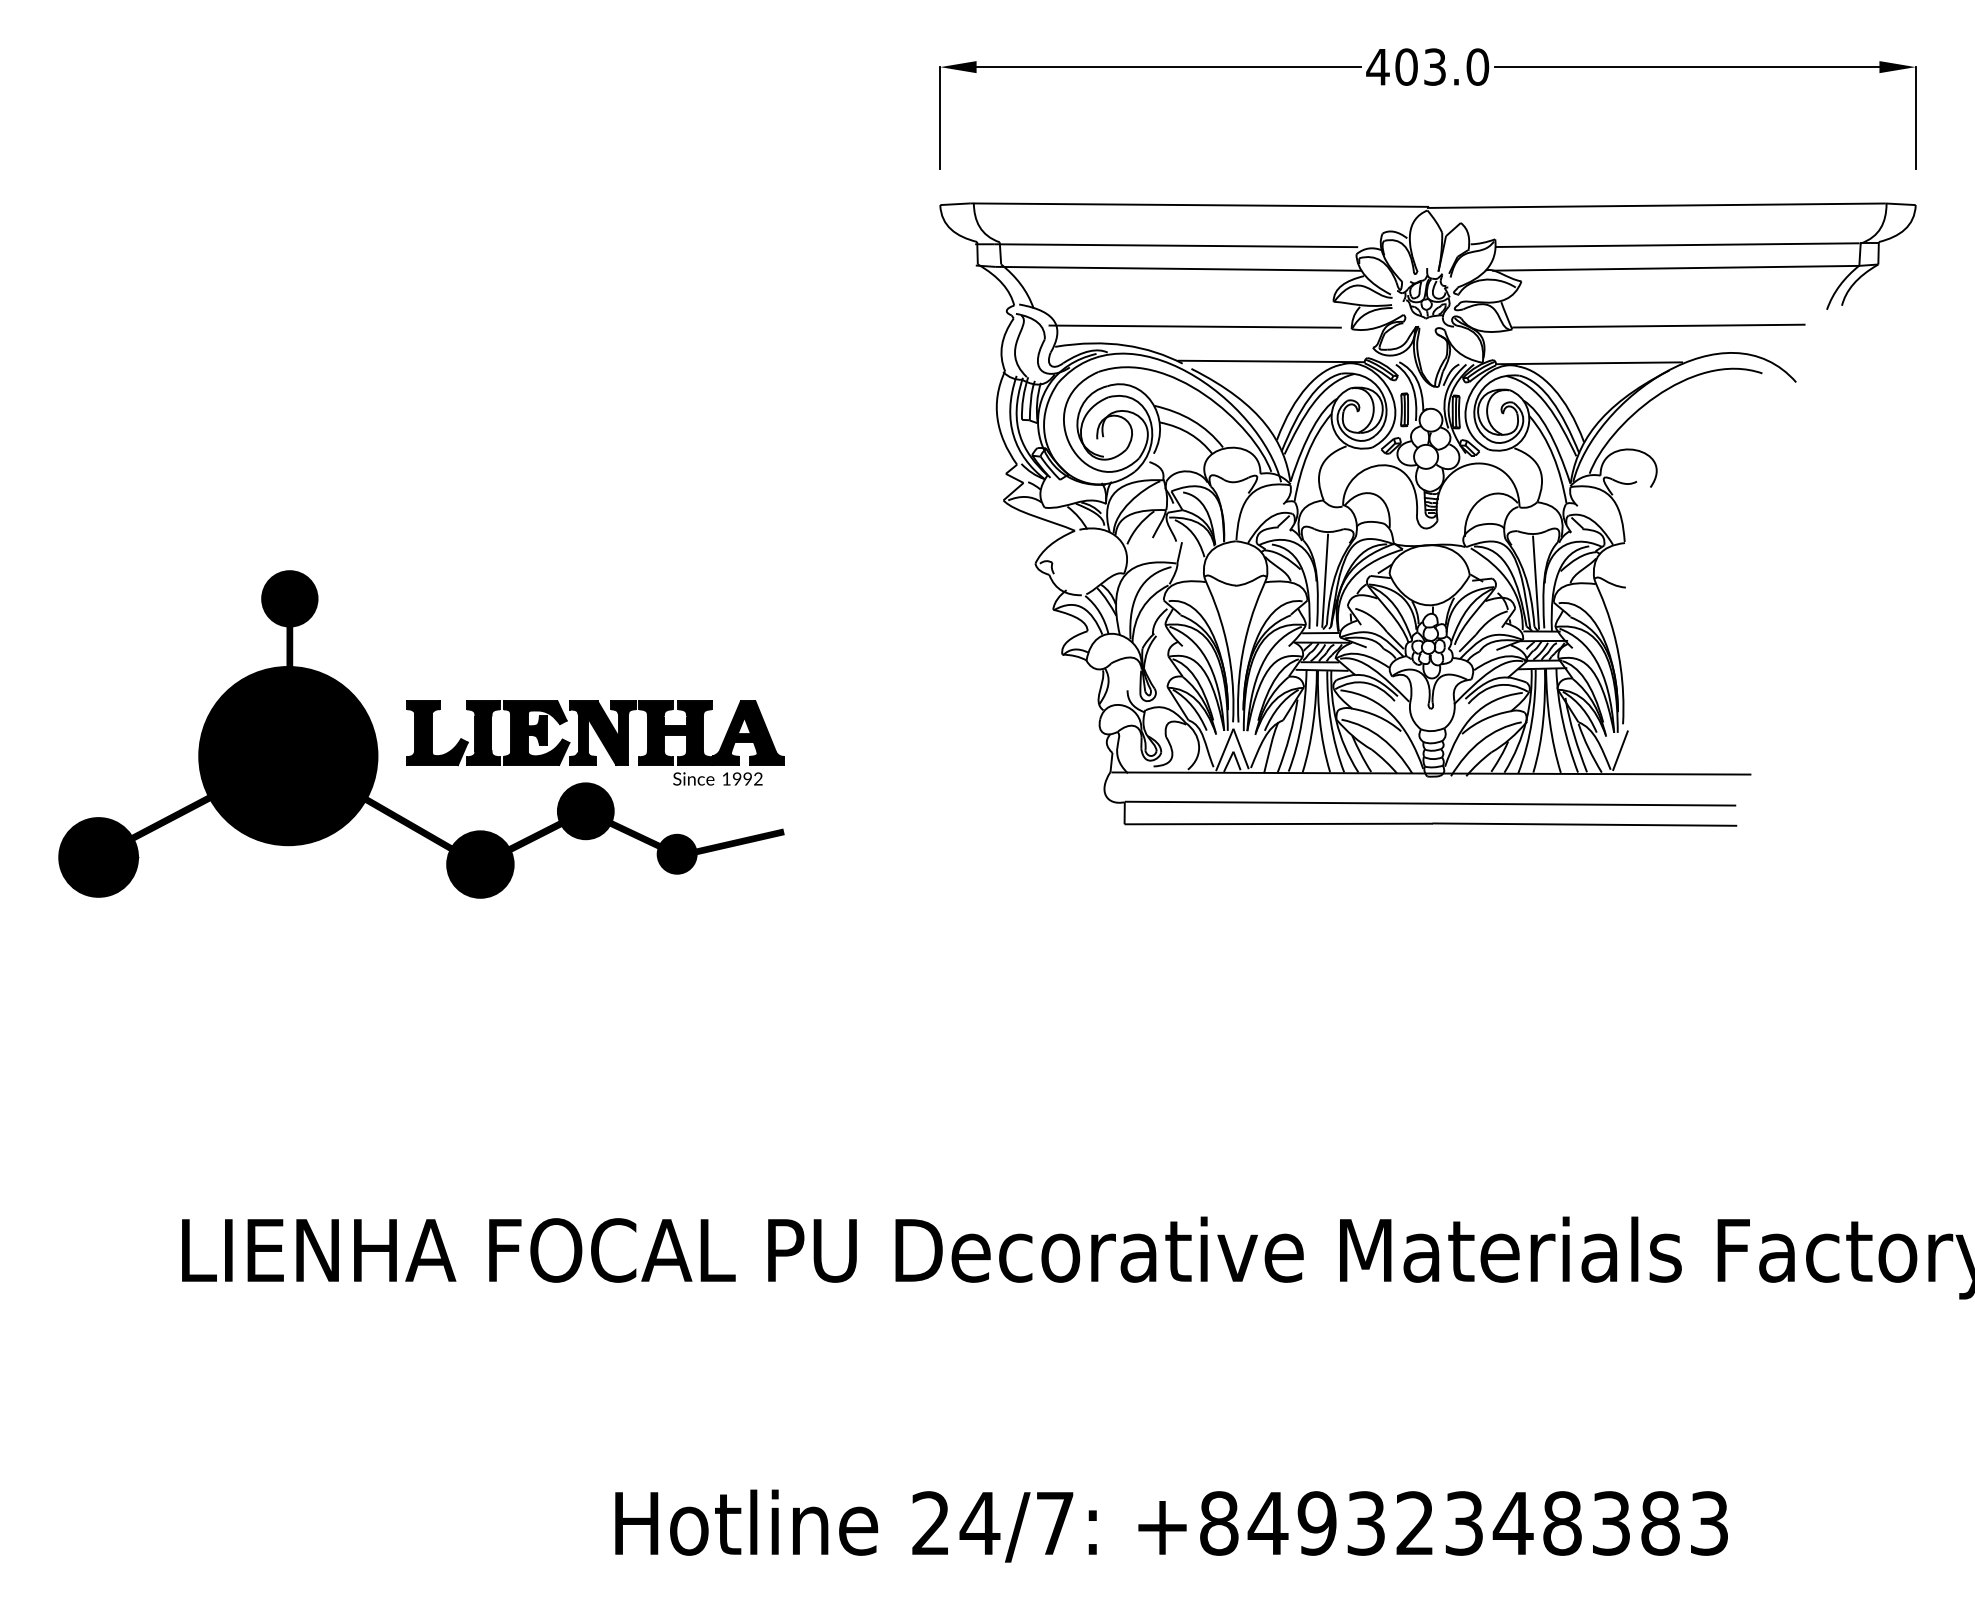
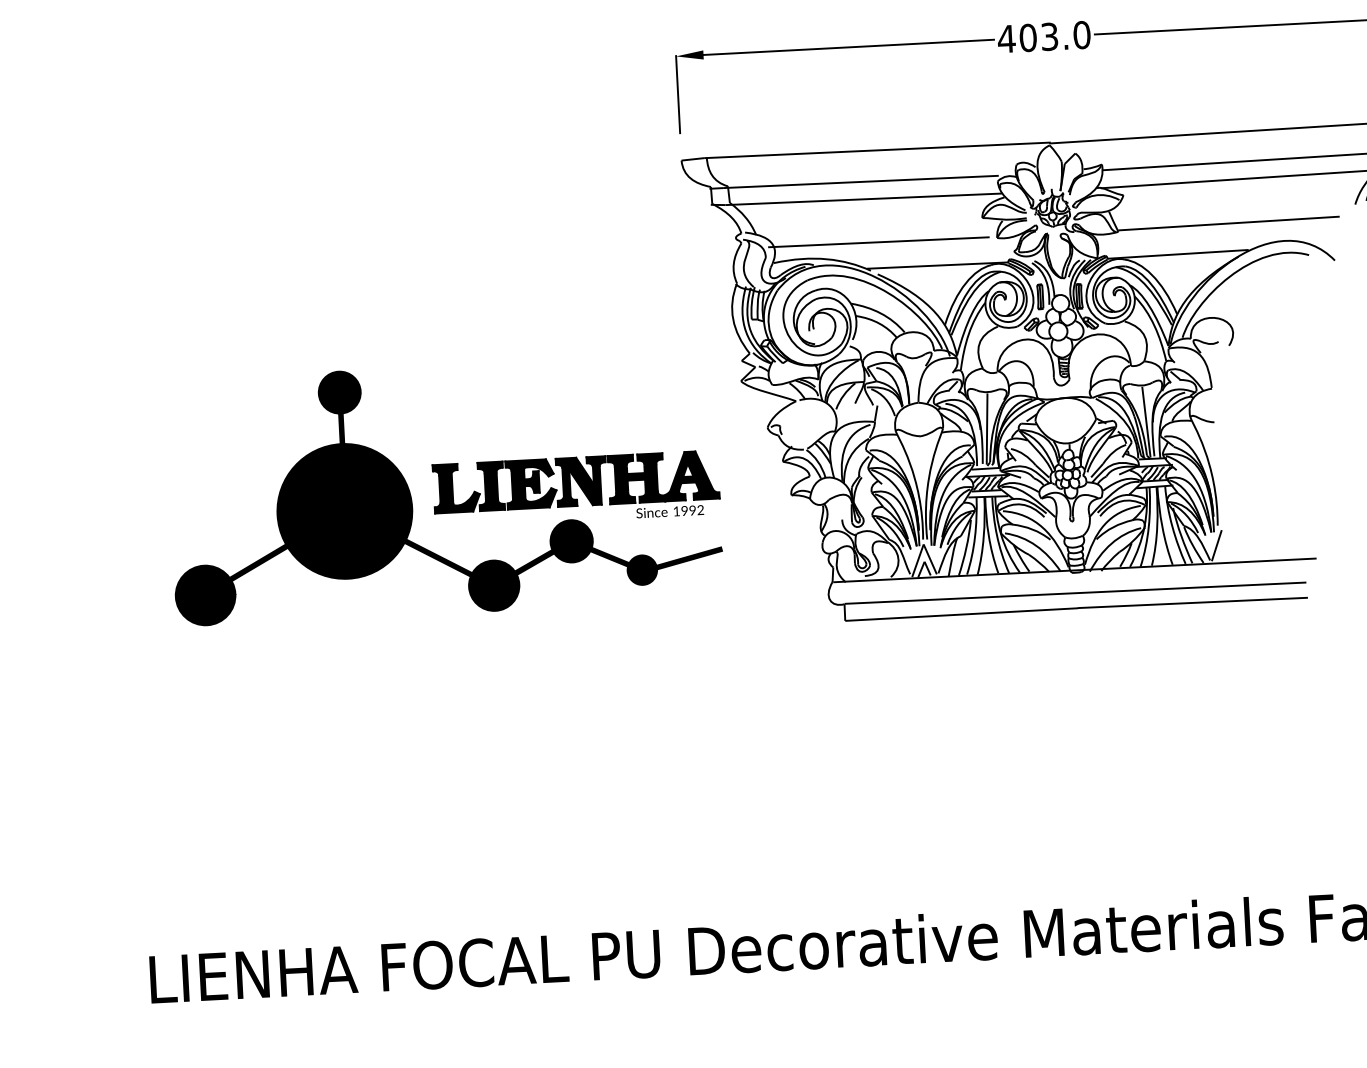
part: (421, 734) -> (444, 489), moved

